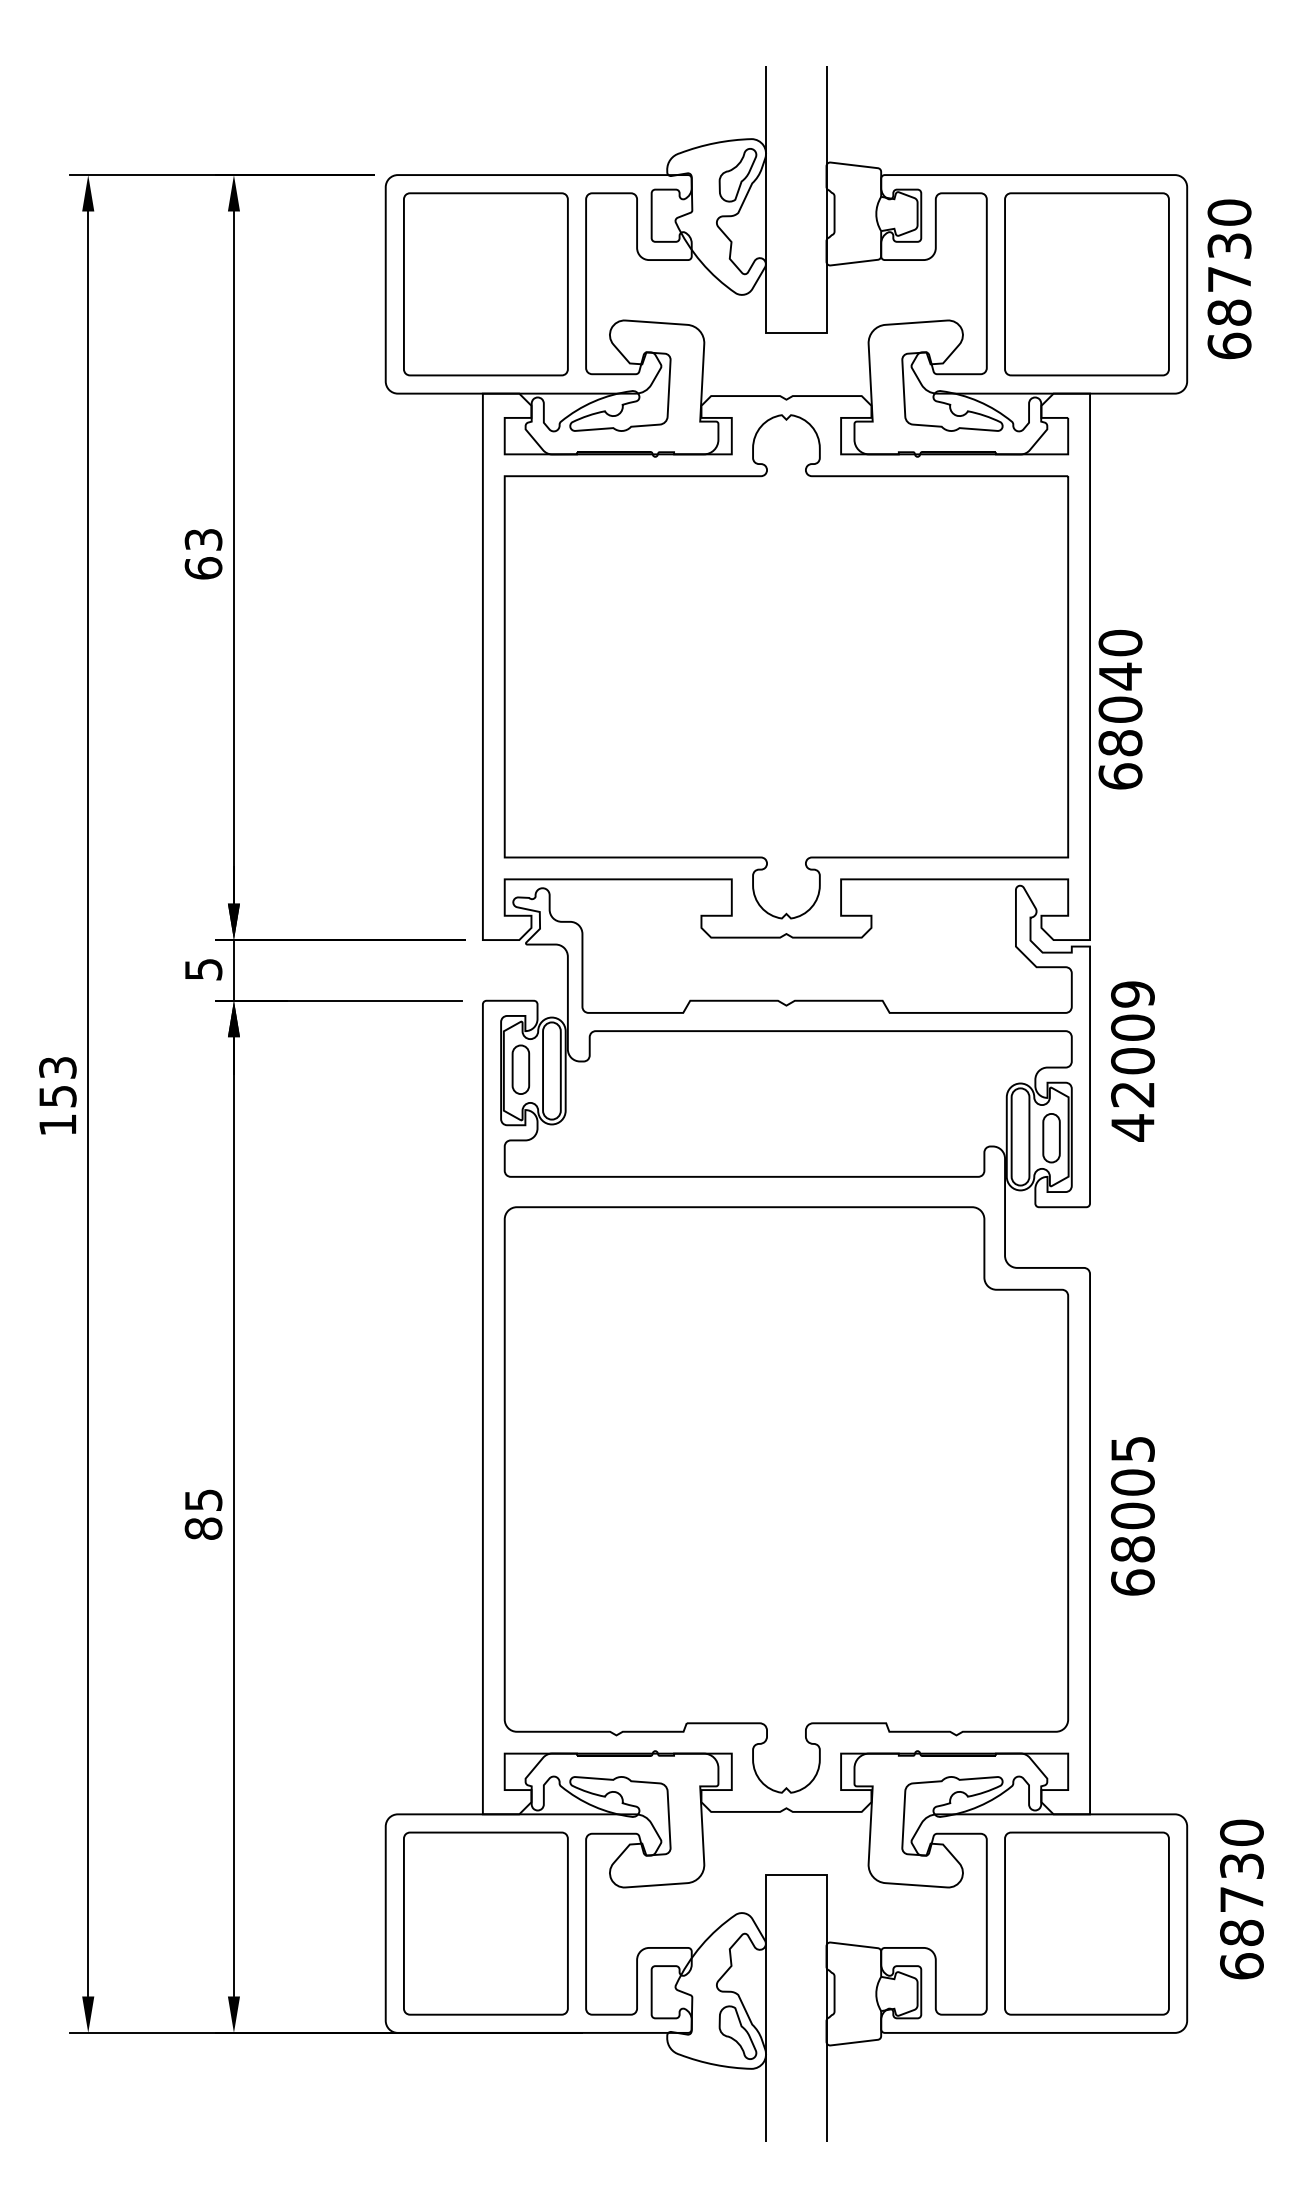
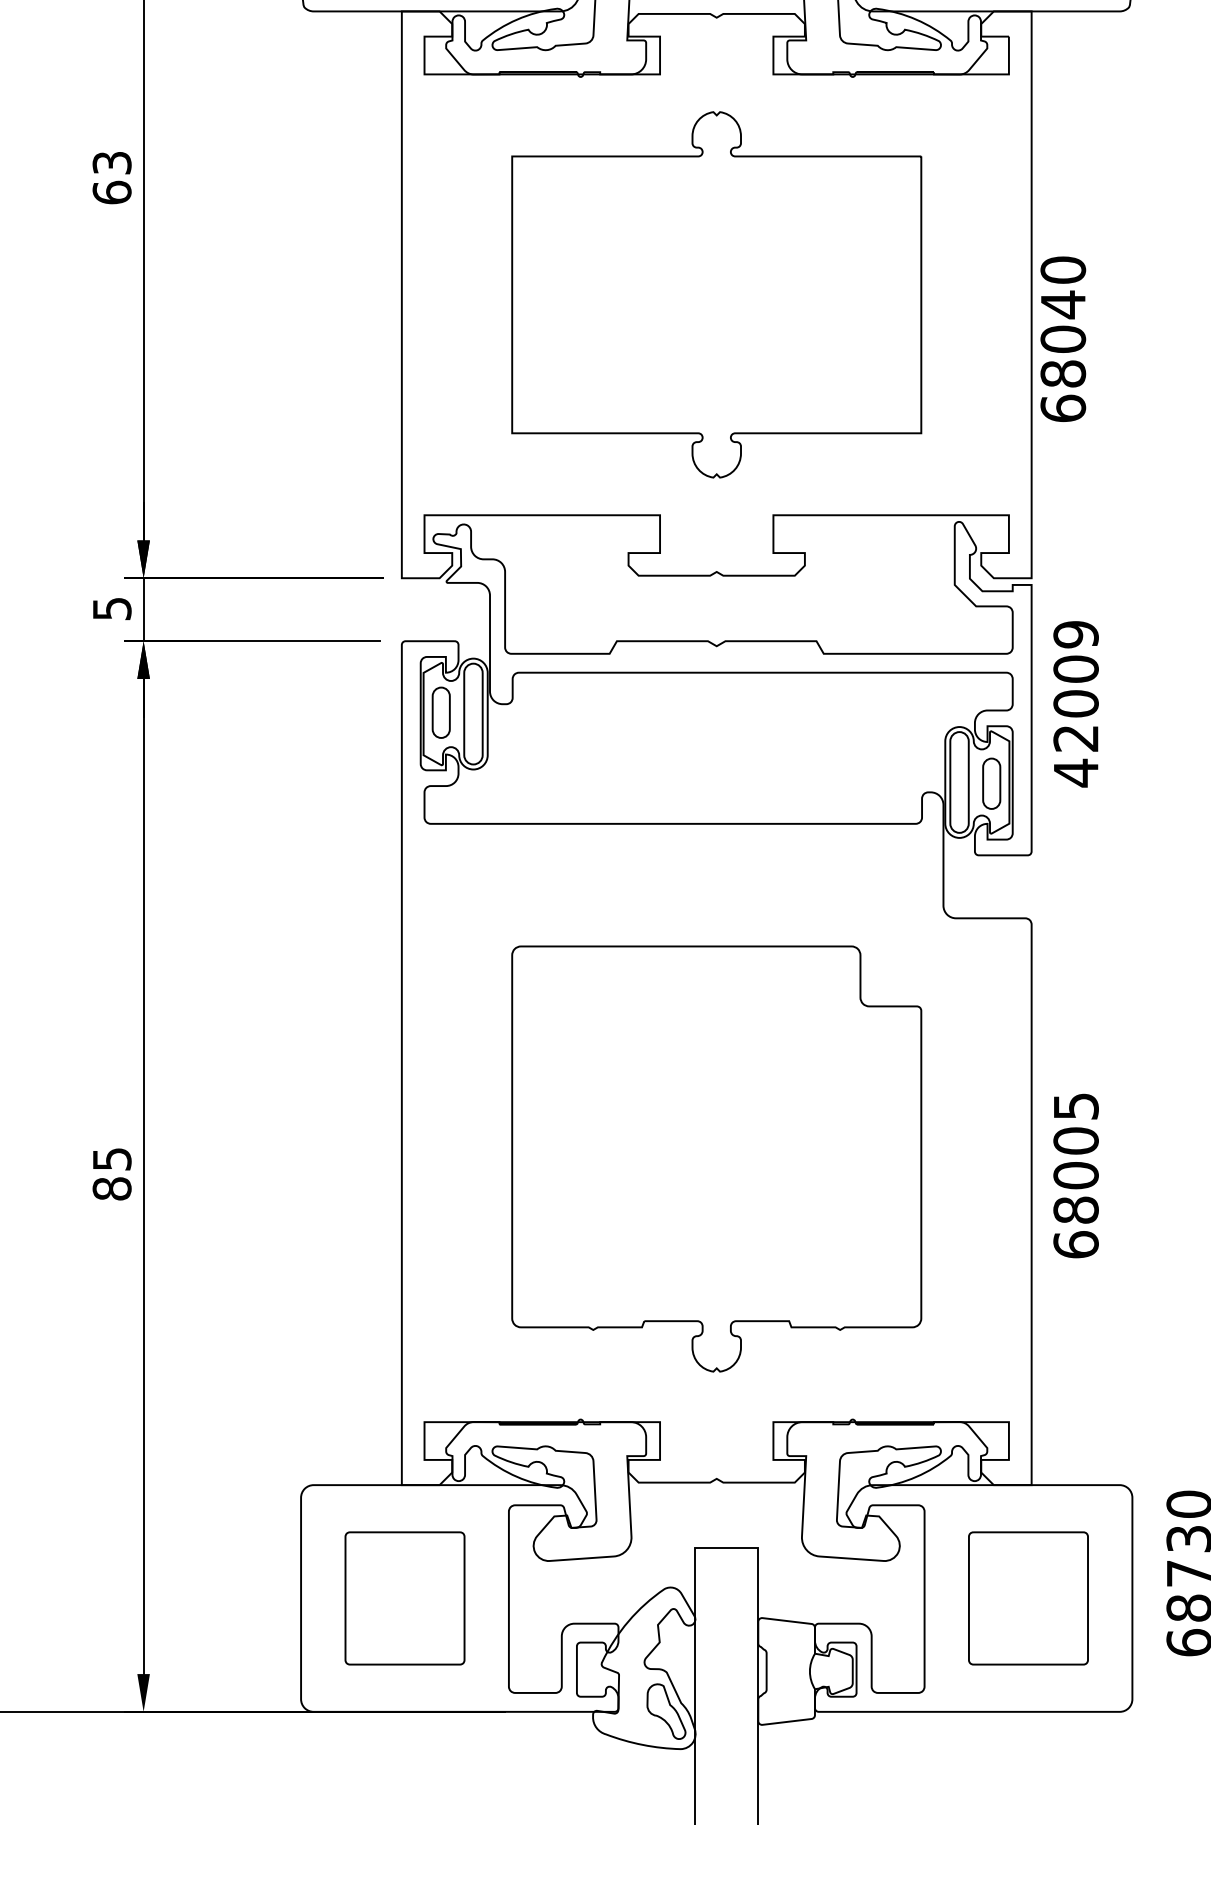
part: (786, 666) -> (716, 294), size x0.7
part: (786, 1499) -> (716, 1158), size x0.7
part: (485, 1923) -> (404, 1598), size x0.7
part: (1086, 1923) -> (1027, 1598), size x0.7

